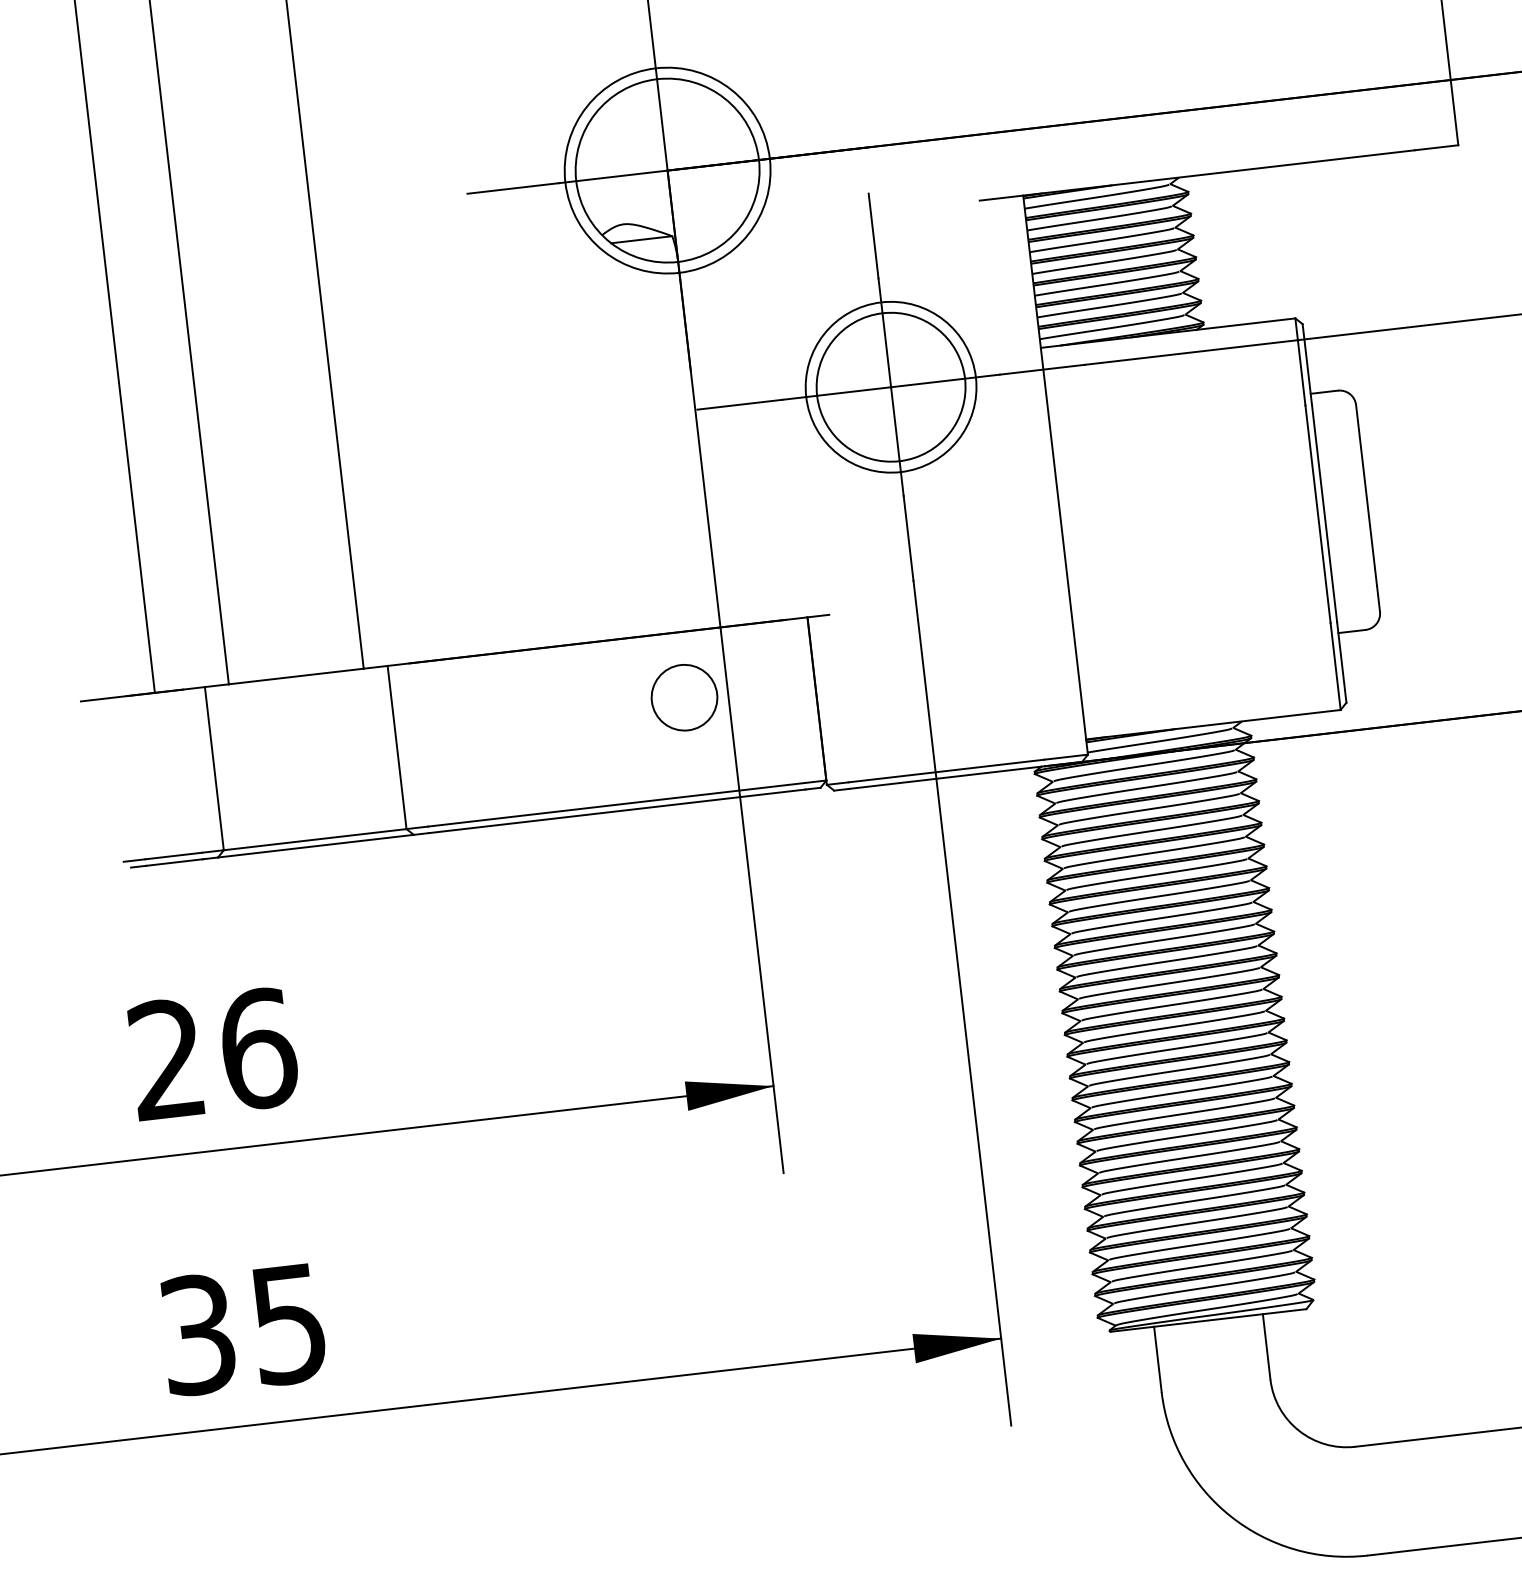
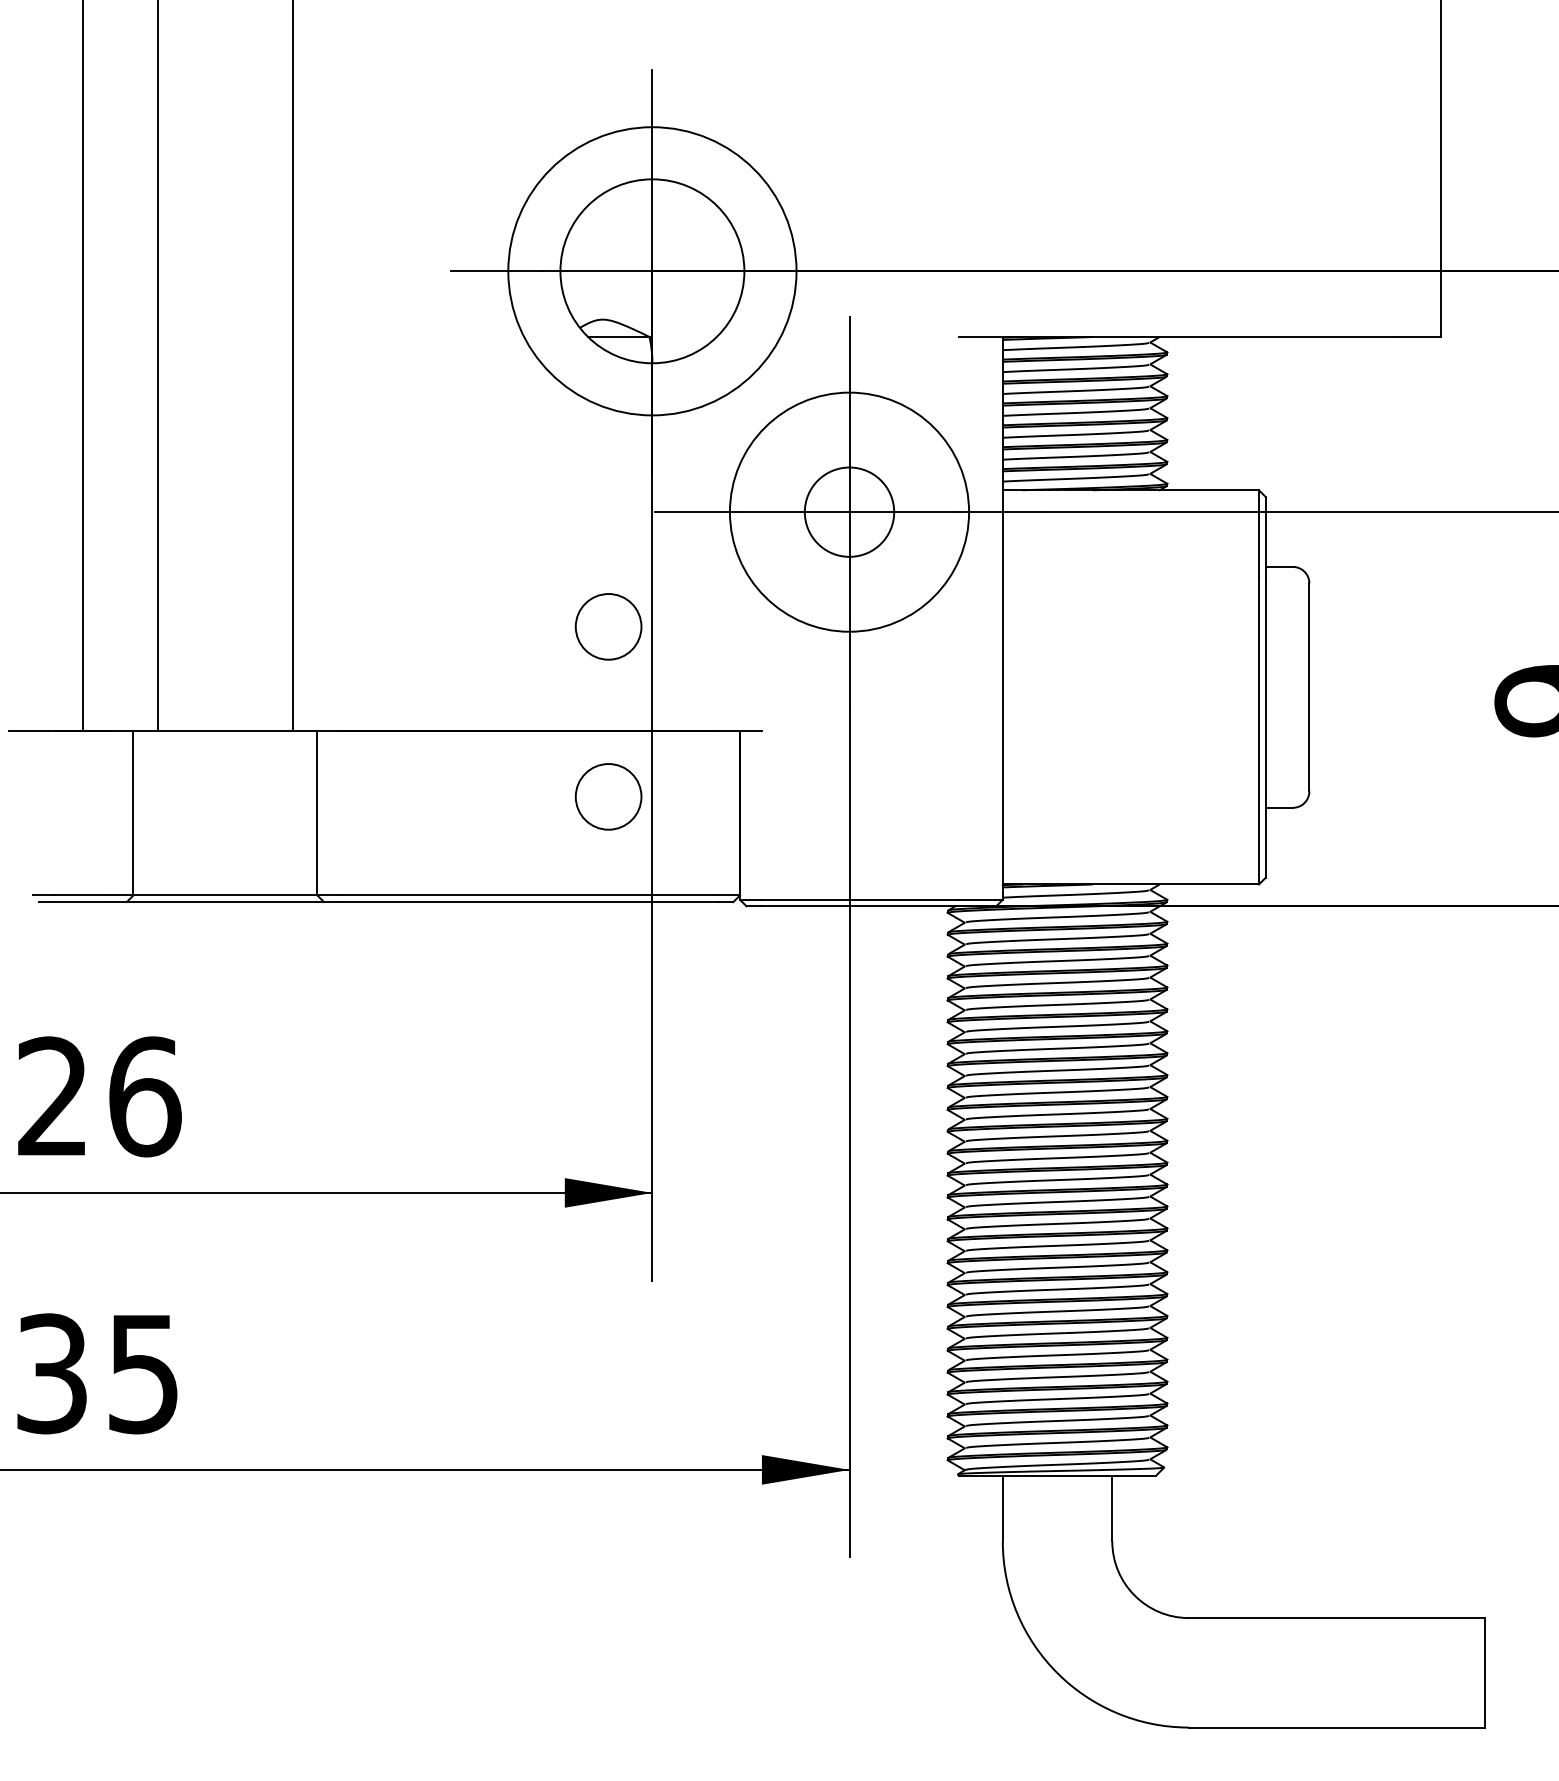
circle: (667, 170) -> (652, 271), size x1.4
circle: (891, 386) -> (849, 511), size x0.6
circle: (891, 386) -> (849, 511), size x1.4
circle: (664, 528) -> (608, 626), added

